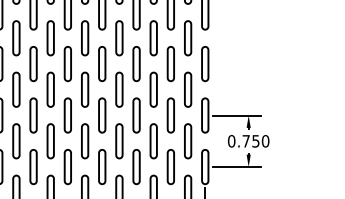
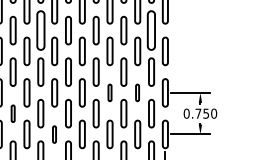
part: (50, 38) -> (40, 30), size x1.4
part: (188, 38) -> (151, 30), size x1.4
part: (136, 115) -> (109, 92), size x0.6
part: (170, 115) -> (137, 92), size x0.6
part: (16, 141) -> (13, 113), size x0.6
part: (67, 167) -> (54, 134), size x0.6

